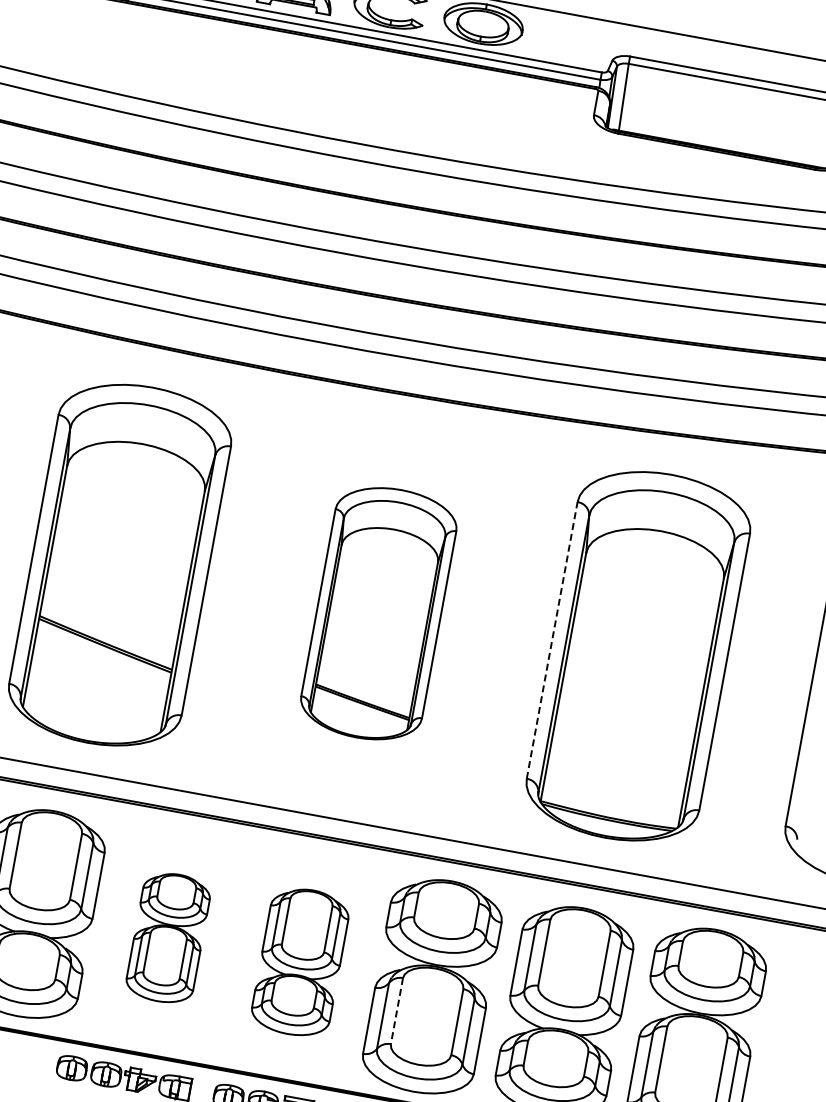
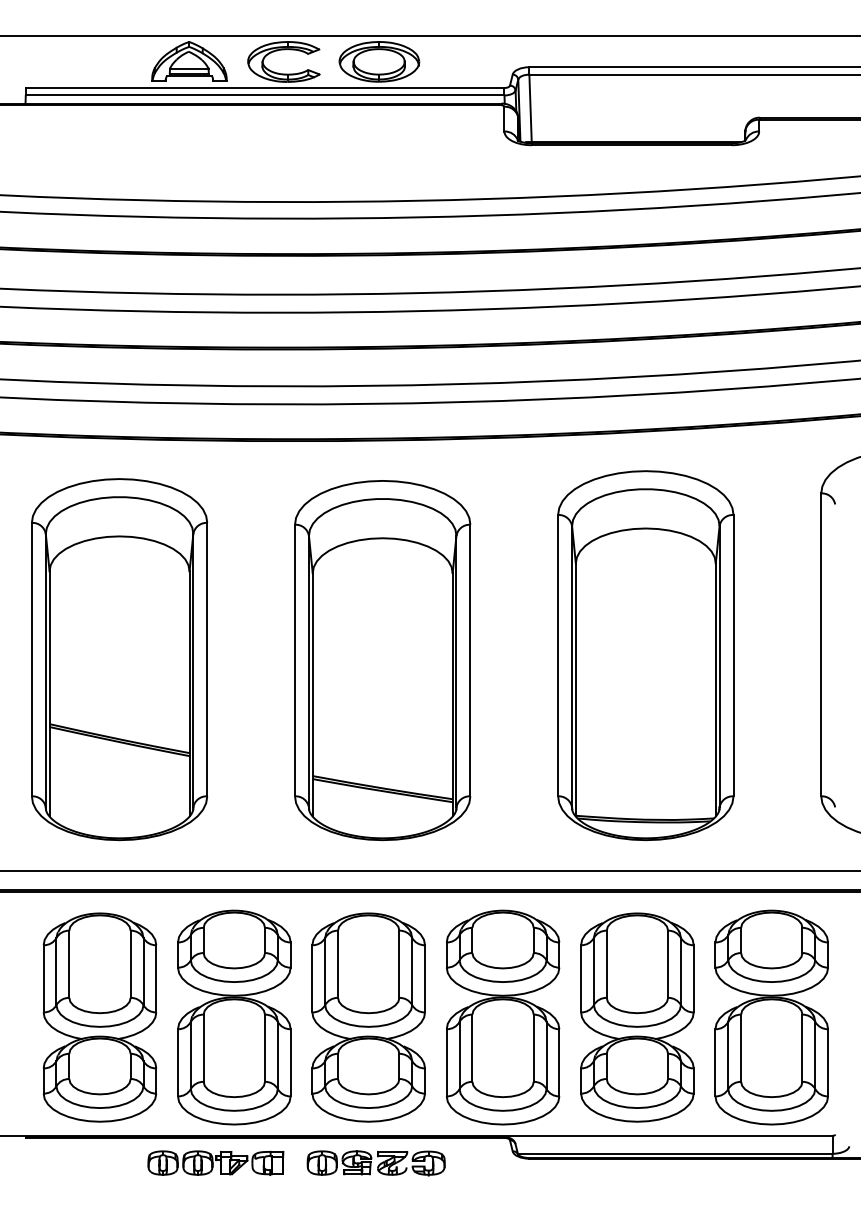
part: (378, 613) -> (382, 660), size x1.43
line: (552, 640) -> (558, 655), dashed -> solid
part: (168, 937) -> (234, 1017), size x1.67
part: (300, 962) -> (368, 1017), size x1.43
line: (397, 1011) -> (472, 1048), dashed -> solid

